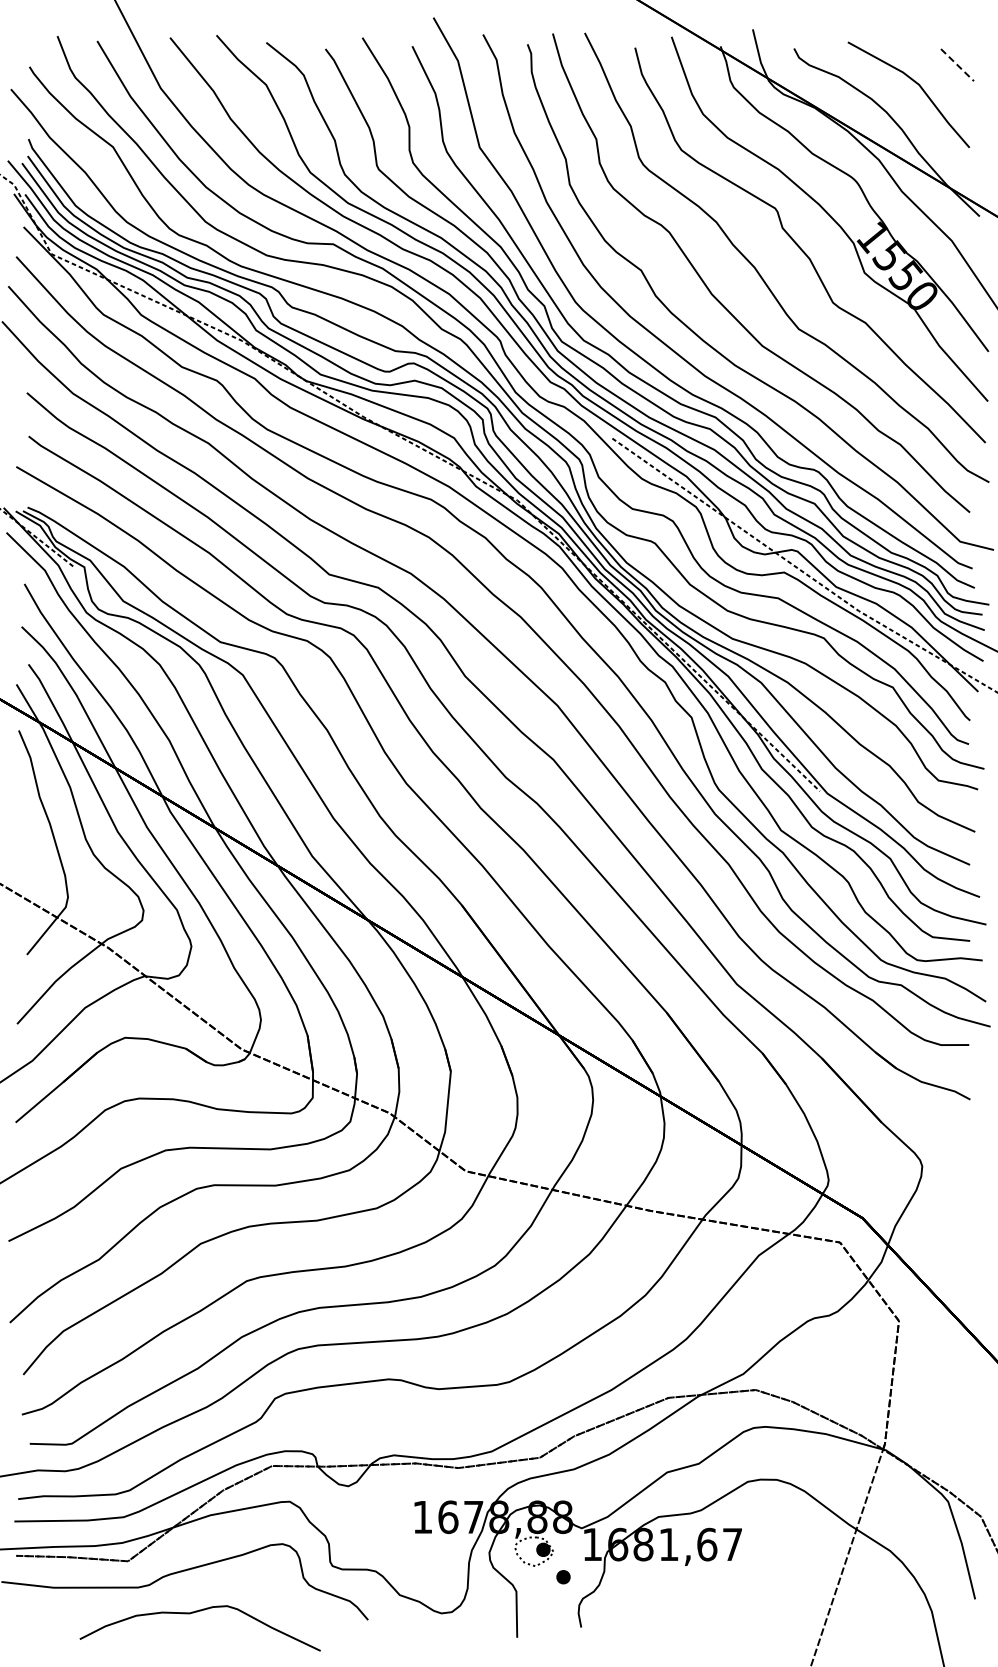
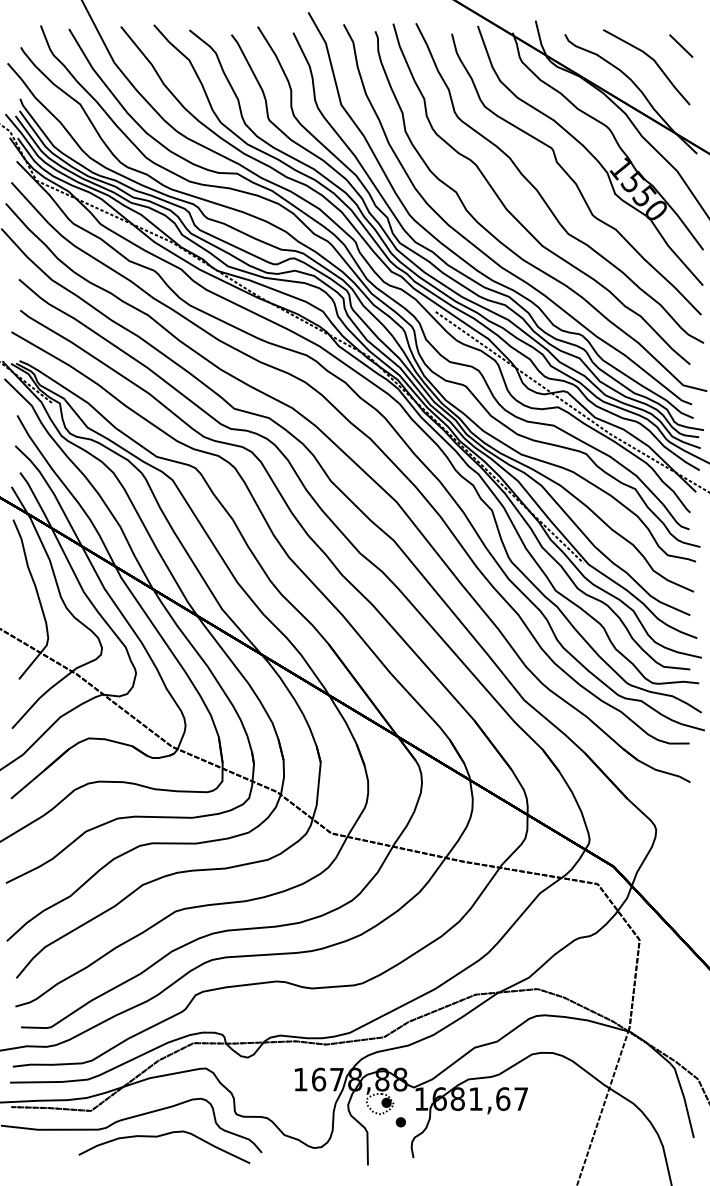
line: (957, 65) -> (681, 46), dashed -> solid
curve: (197, 1612) -> (162, 1136), moved

